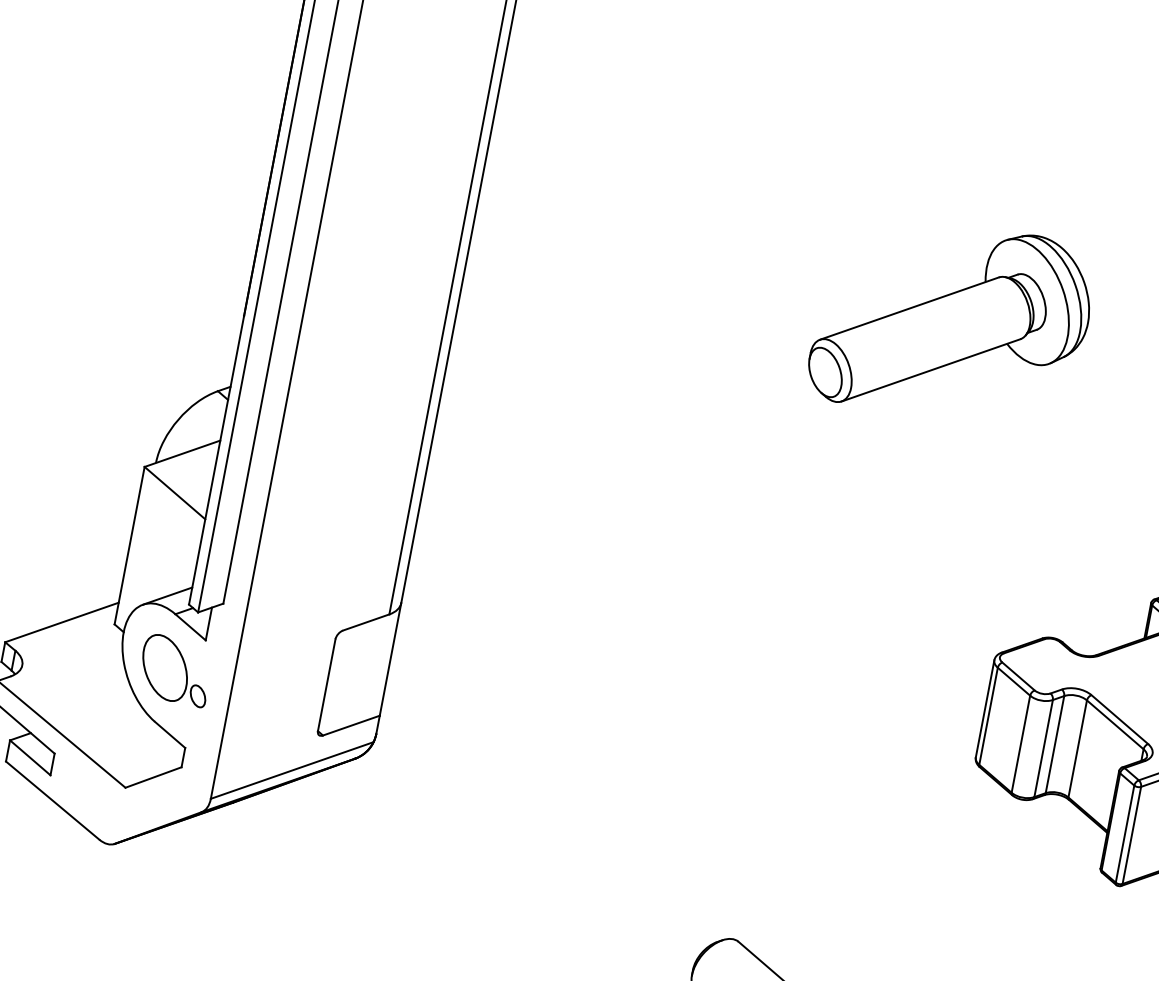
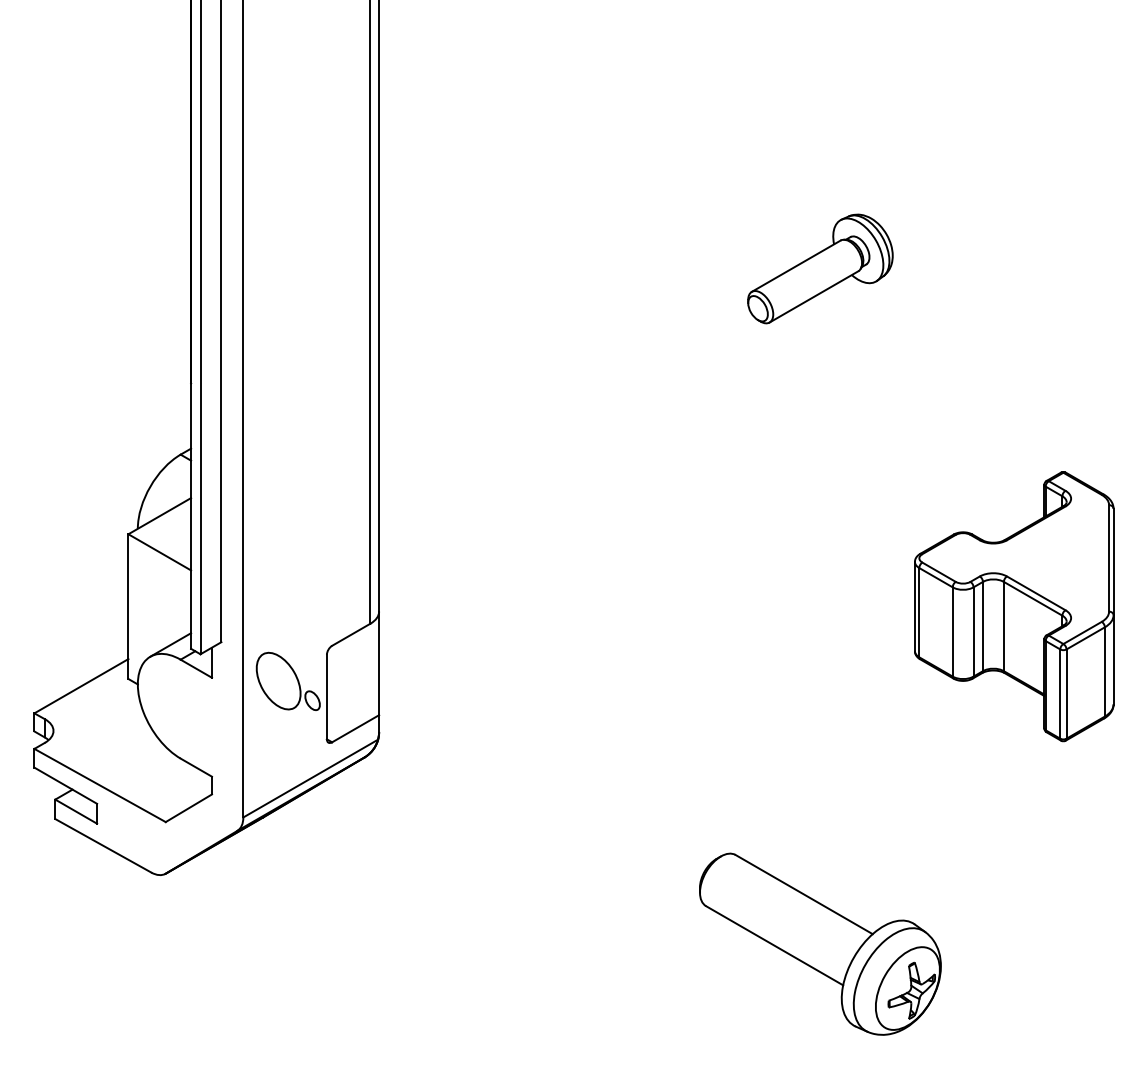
part: (952, 321) -> (820, 268), size x0.6
part: (174, 669) -> (287, 680), moved

